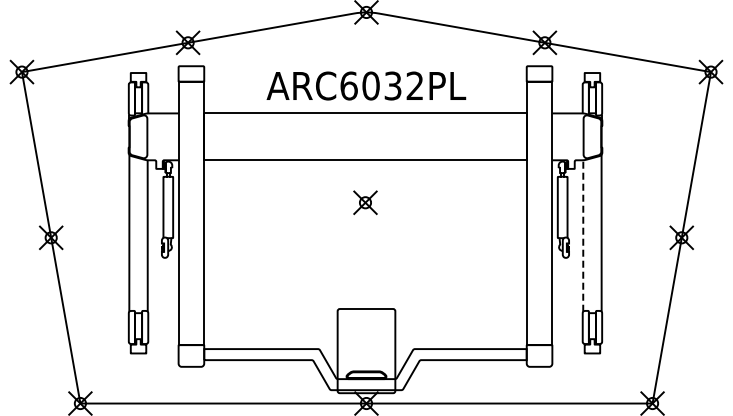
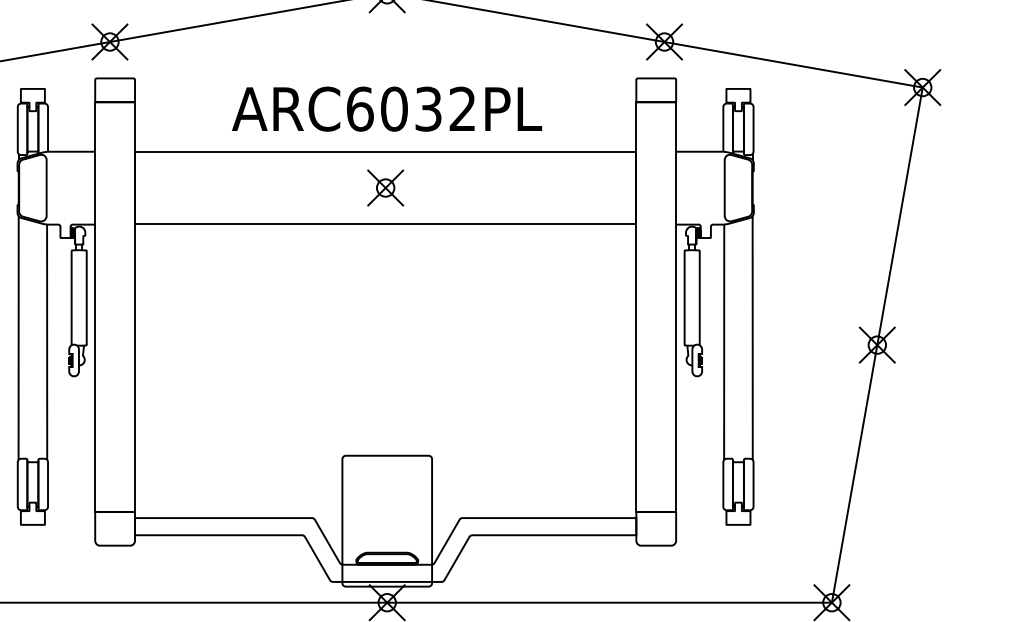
part: (365, 202) -> (385, 187), moved
line: (583, 235) -> (724, 341), dashed -> solid

